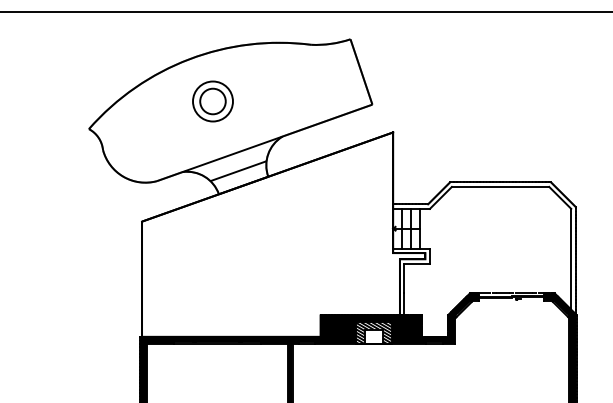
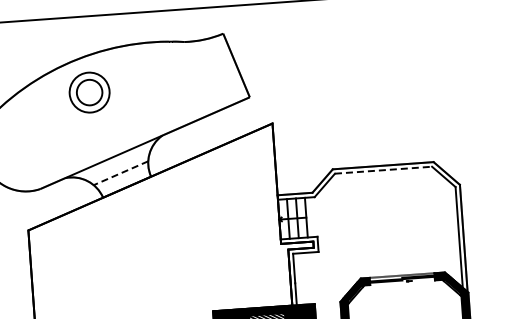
part: (212, 101) -> (89, 92), moved
line: (238, 171) -> (121, 173), solid -> dashed
line: (500, 186) -> (383, 169), solid -> dashed

